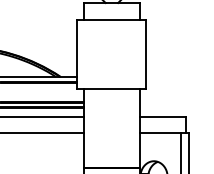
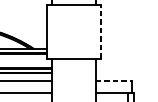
line: (146, 54) -> (100, 31), solid -> dashed
line: (163, 117) -> (114, 80), solid -> dashed

